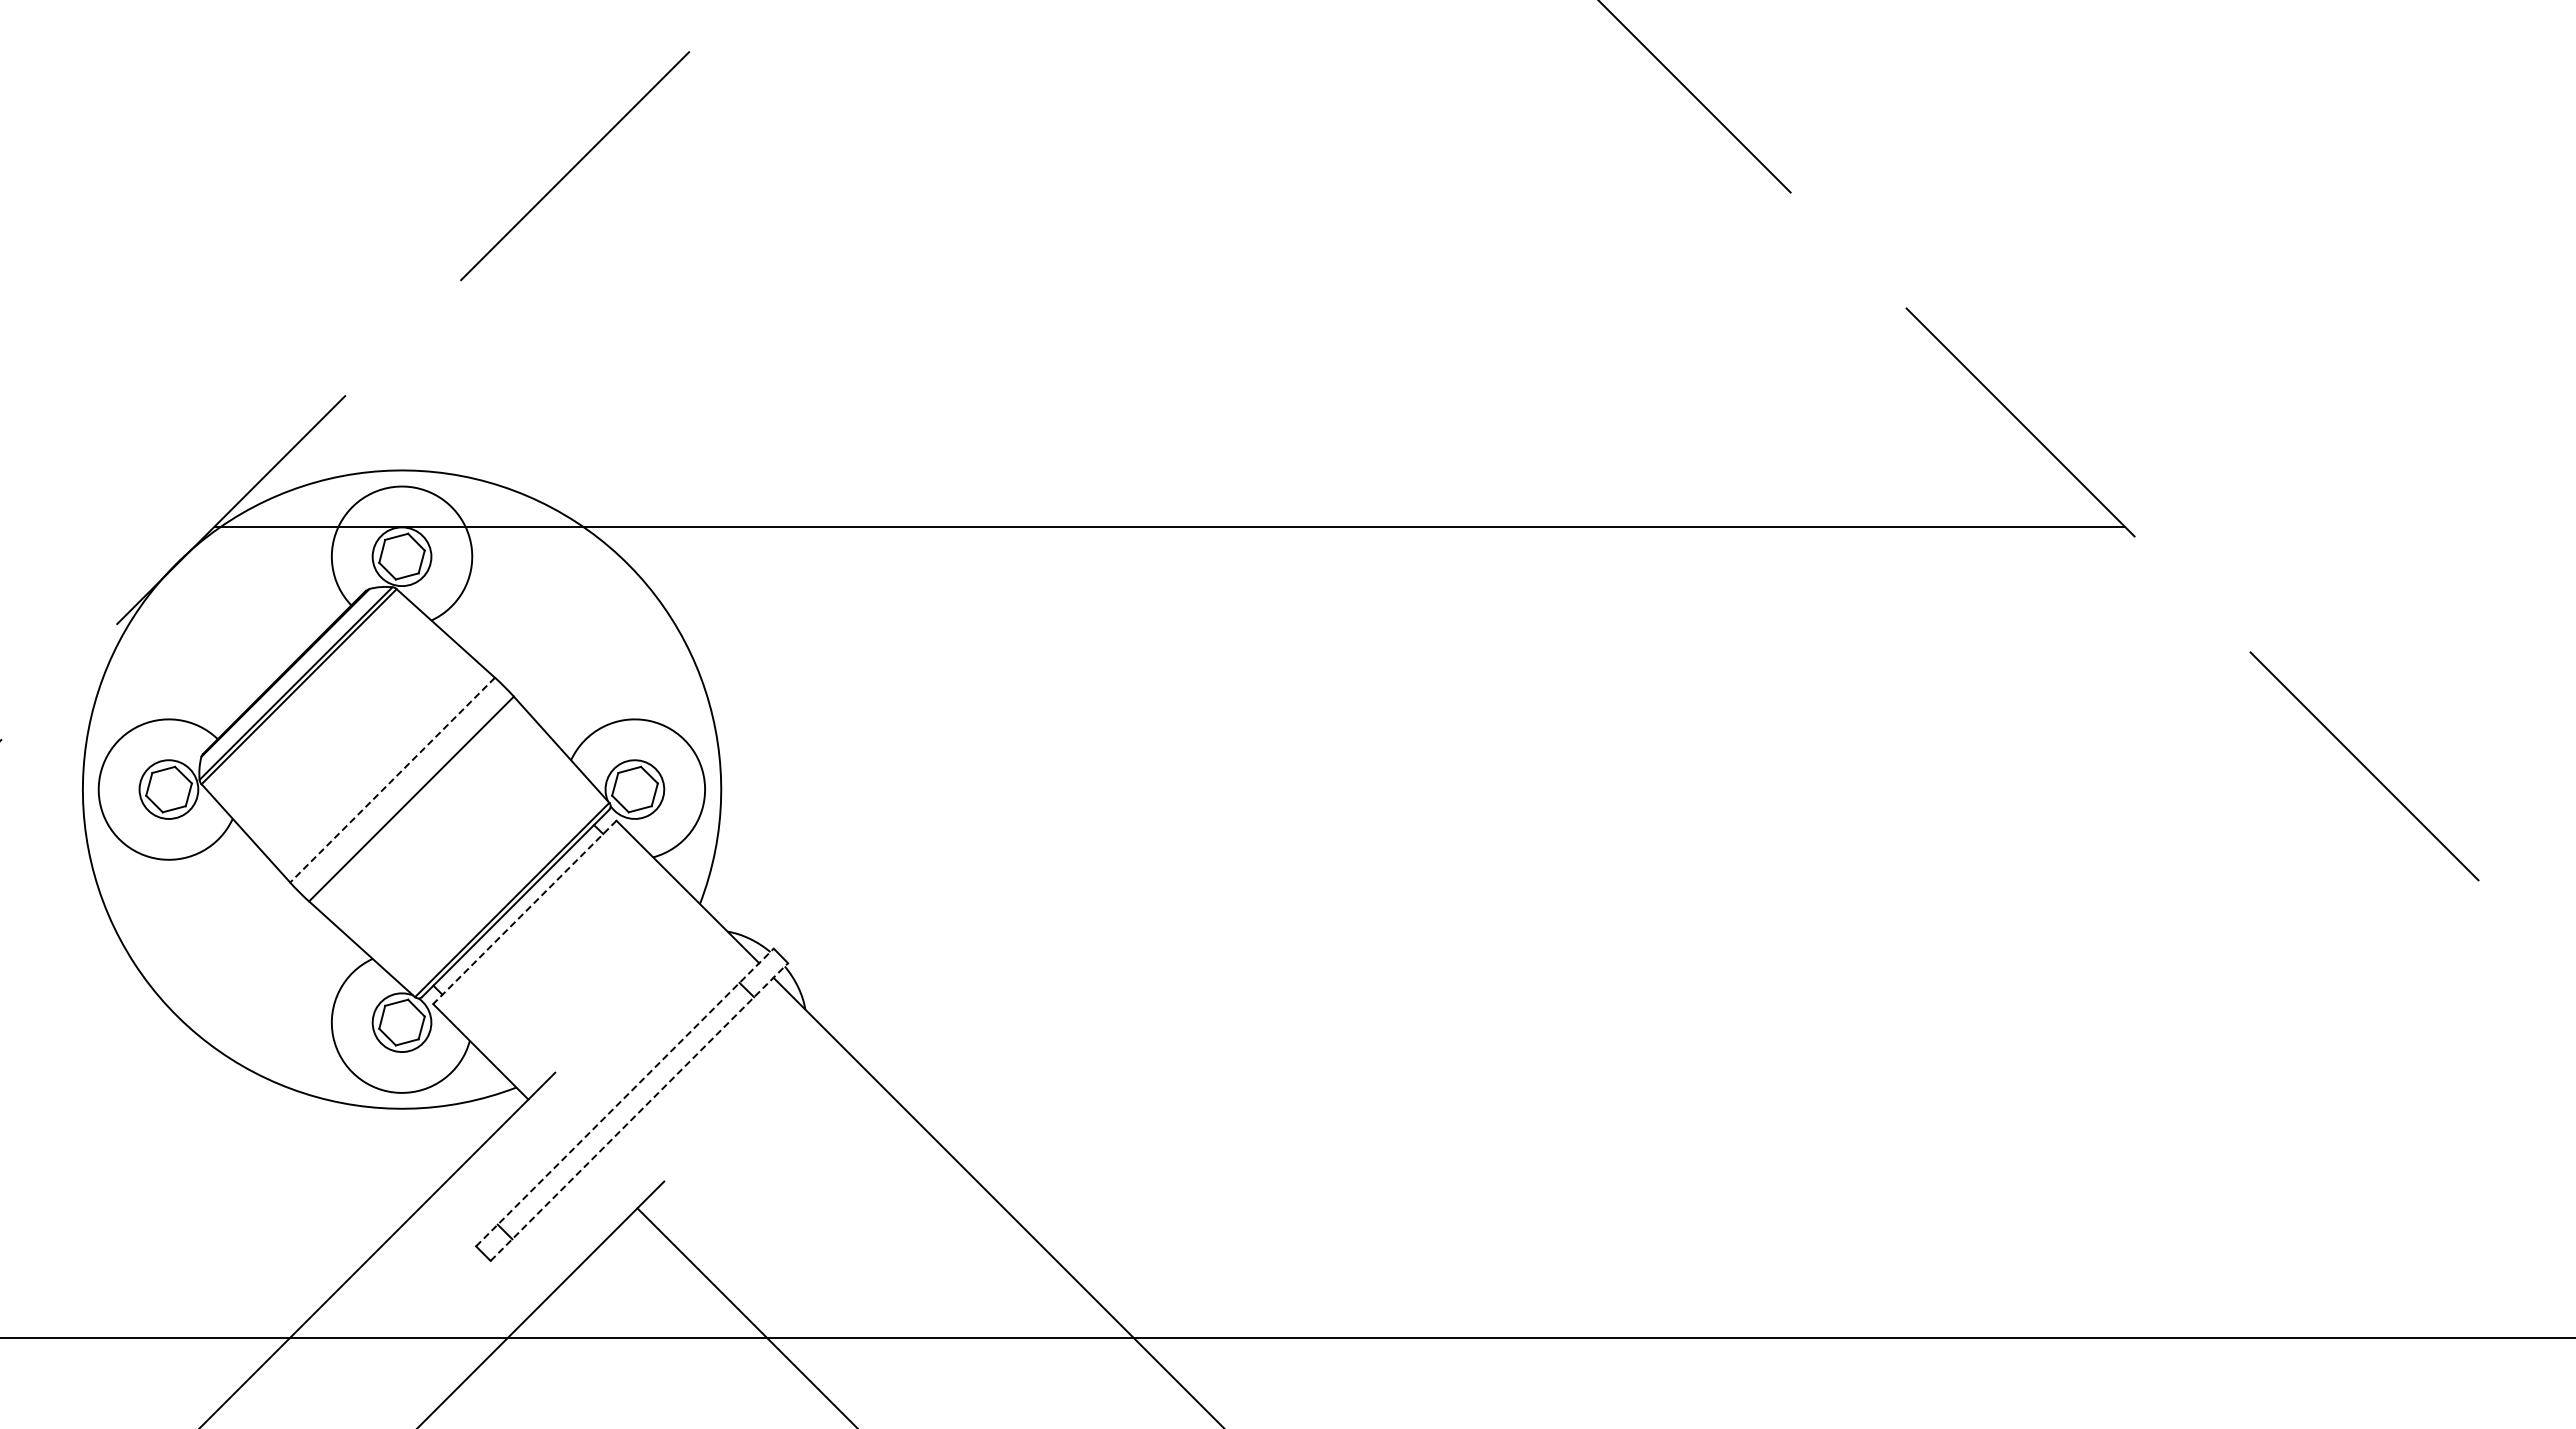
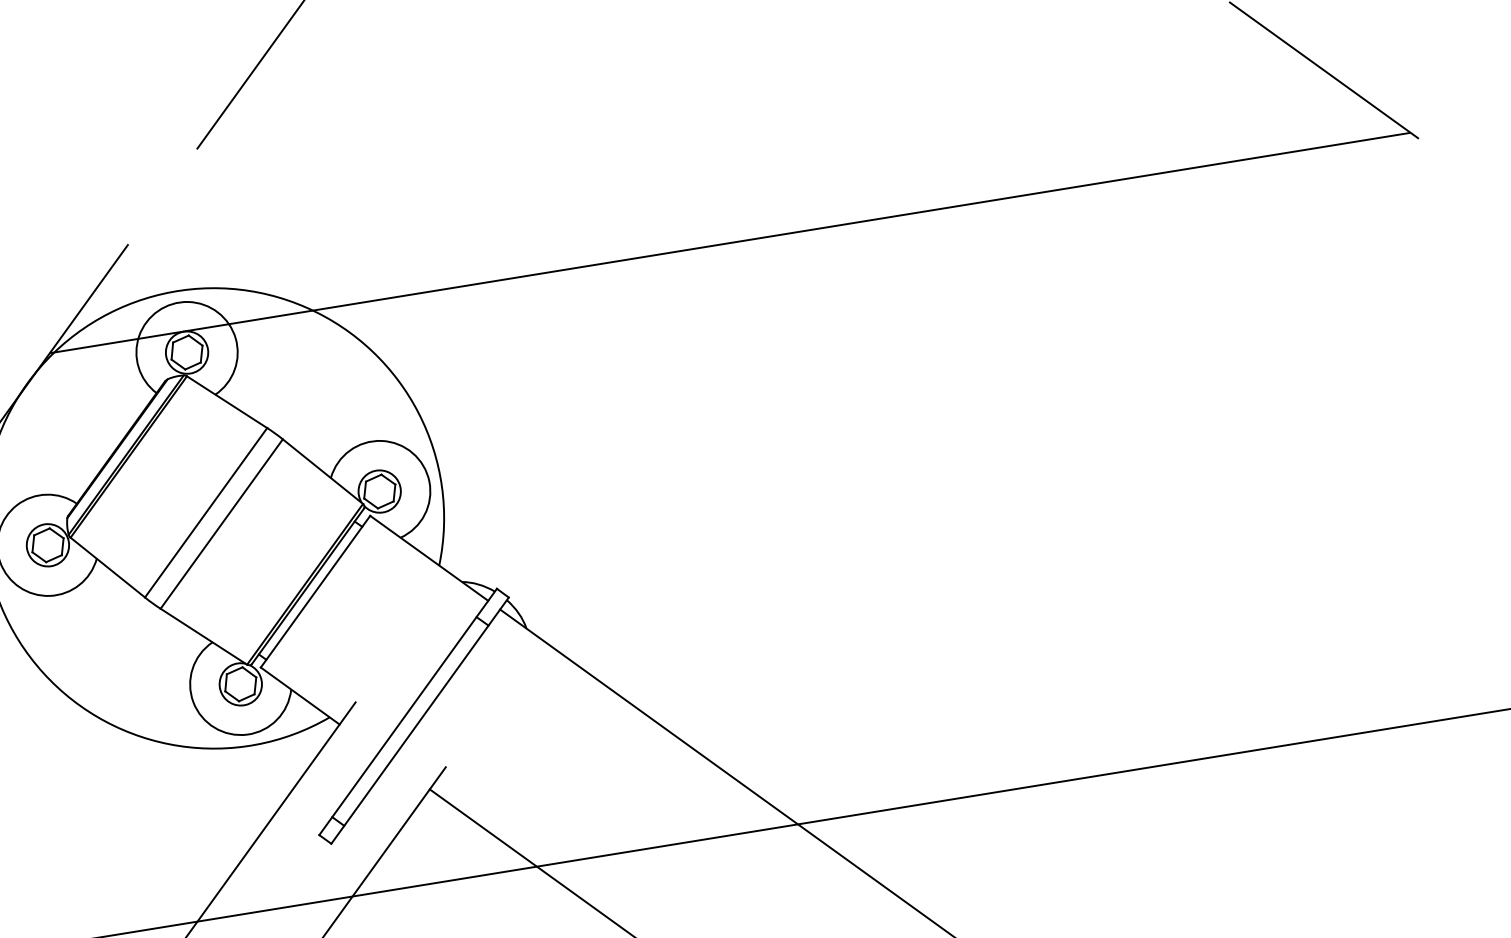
line: (392, 780) -> (206, 513), dashed -> solid
line: (524, 912) -> (315, 591), dashed -> solid
line: (624, 1097) -> (407, 711), dashed -> solid
line: (639, 1111) -> (420, 720), dashed -> solid

